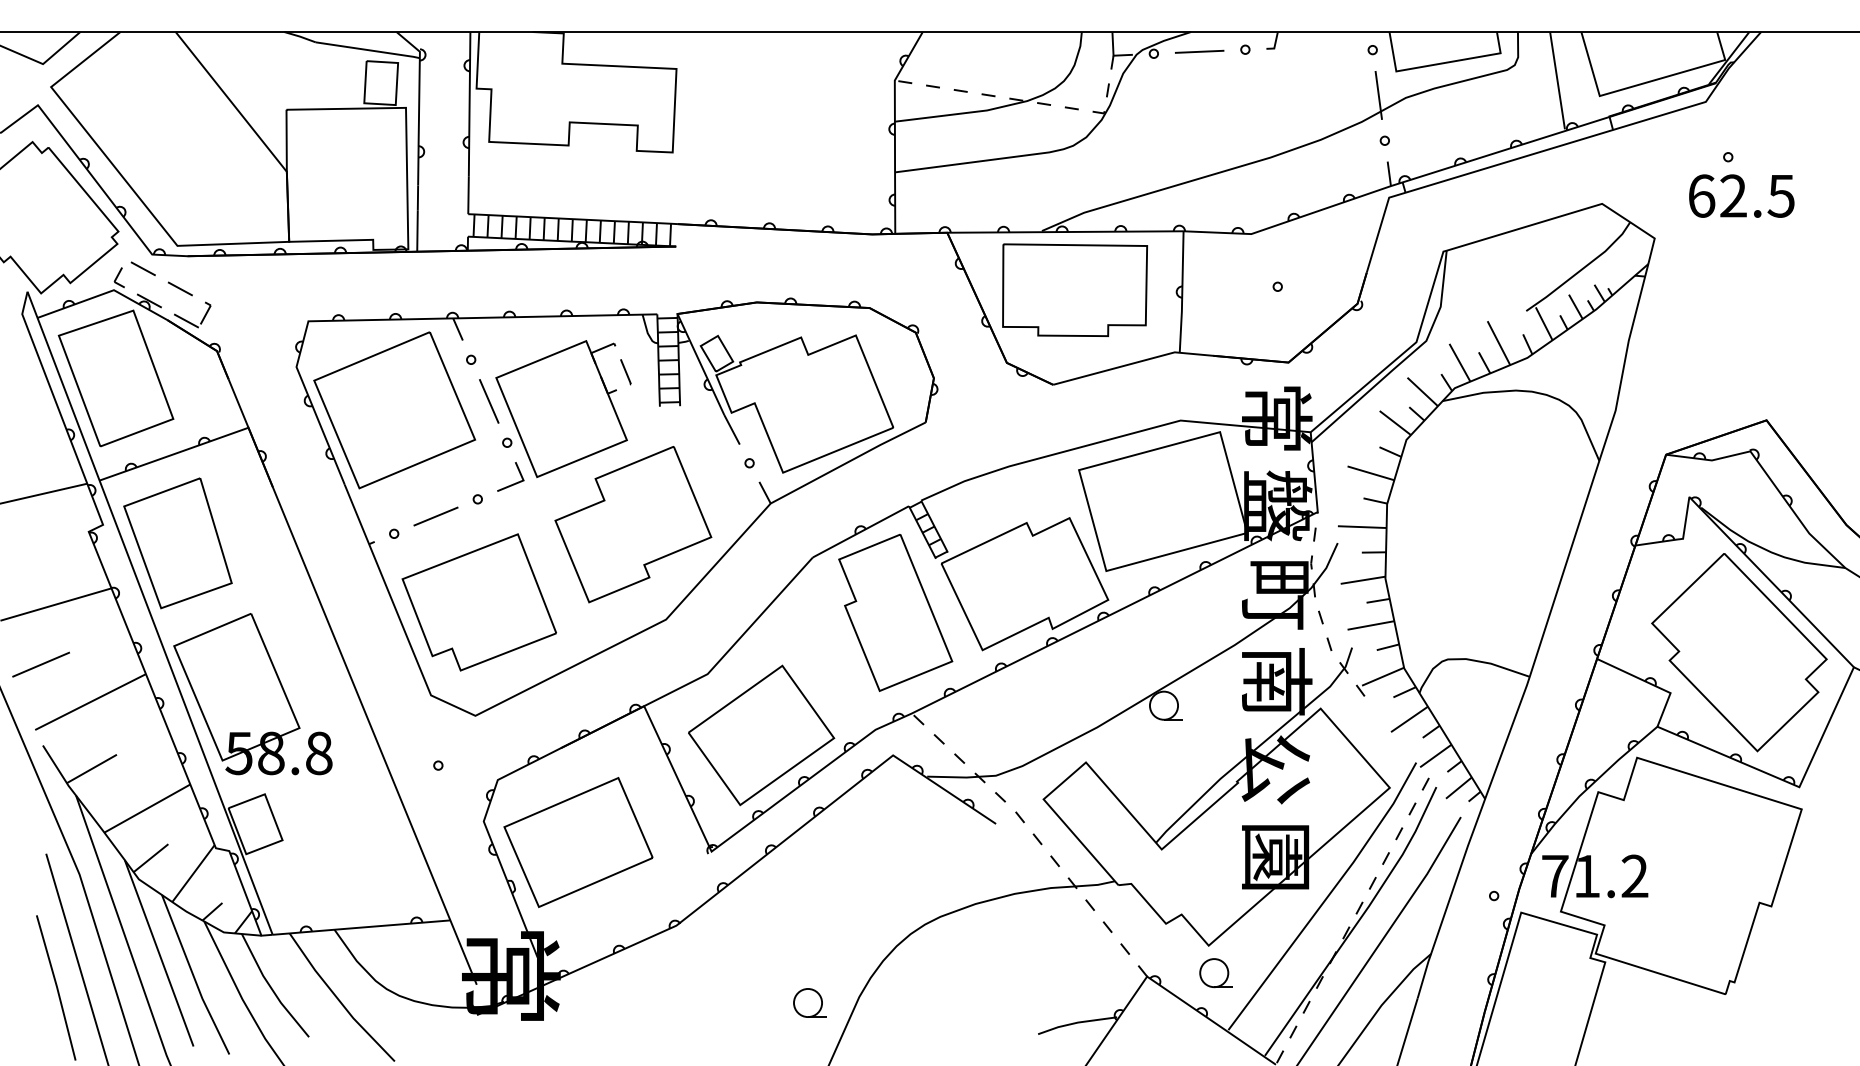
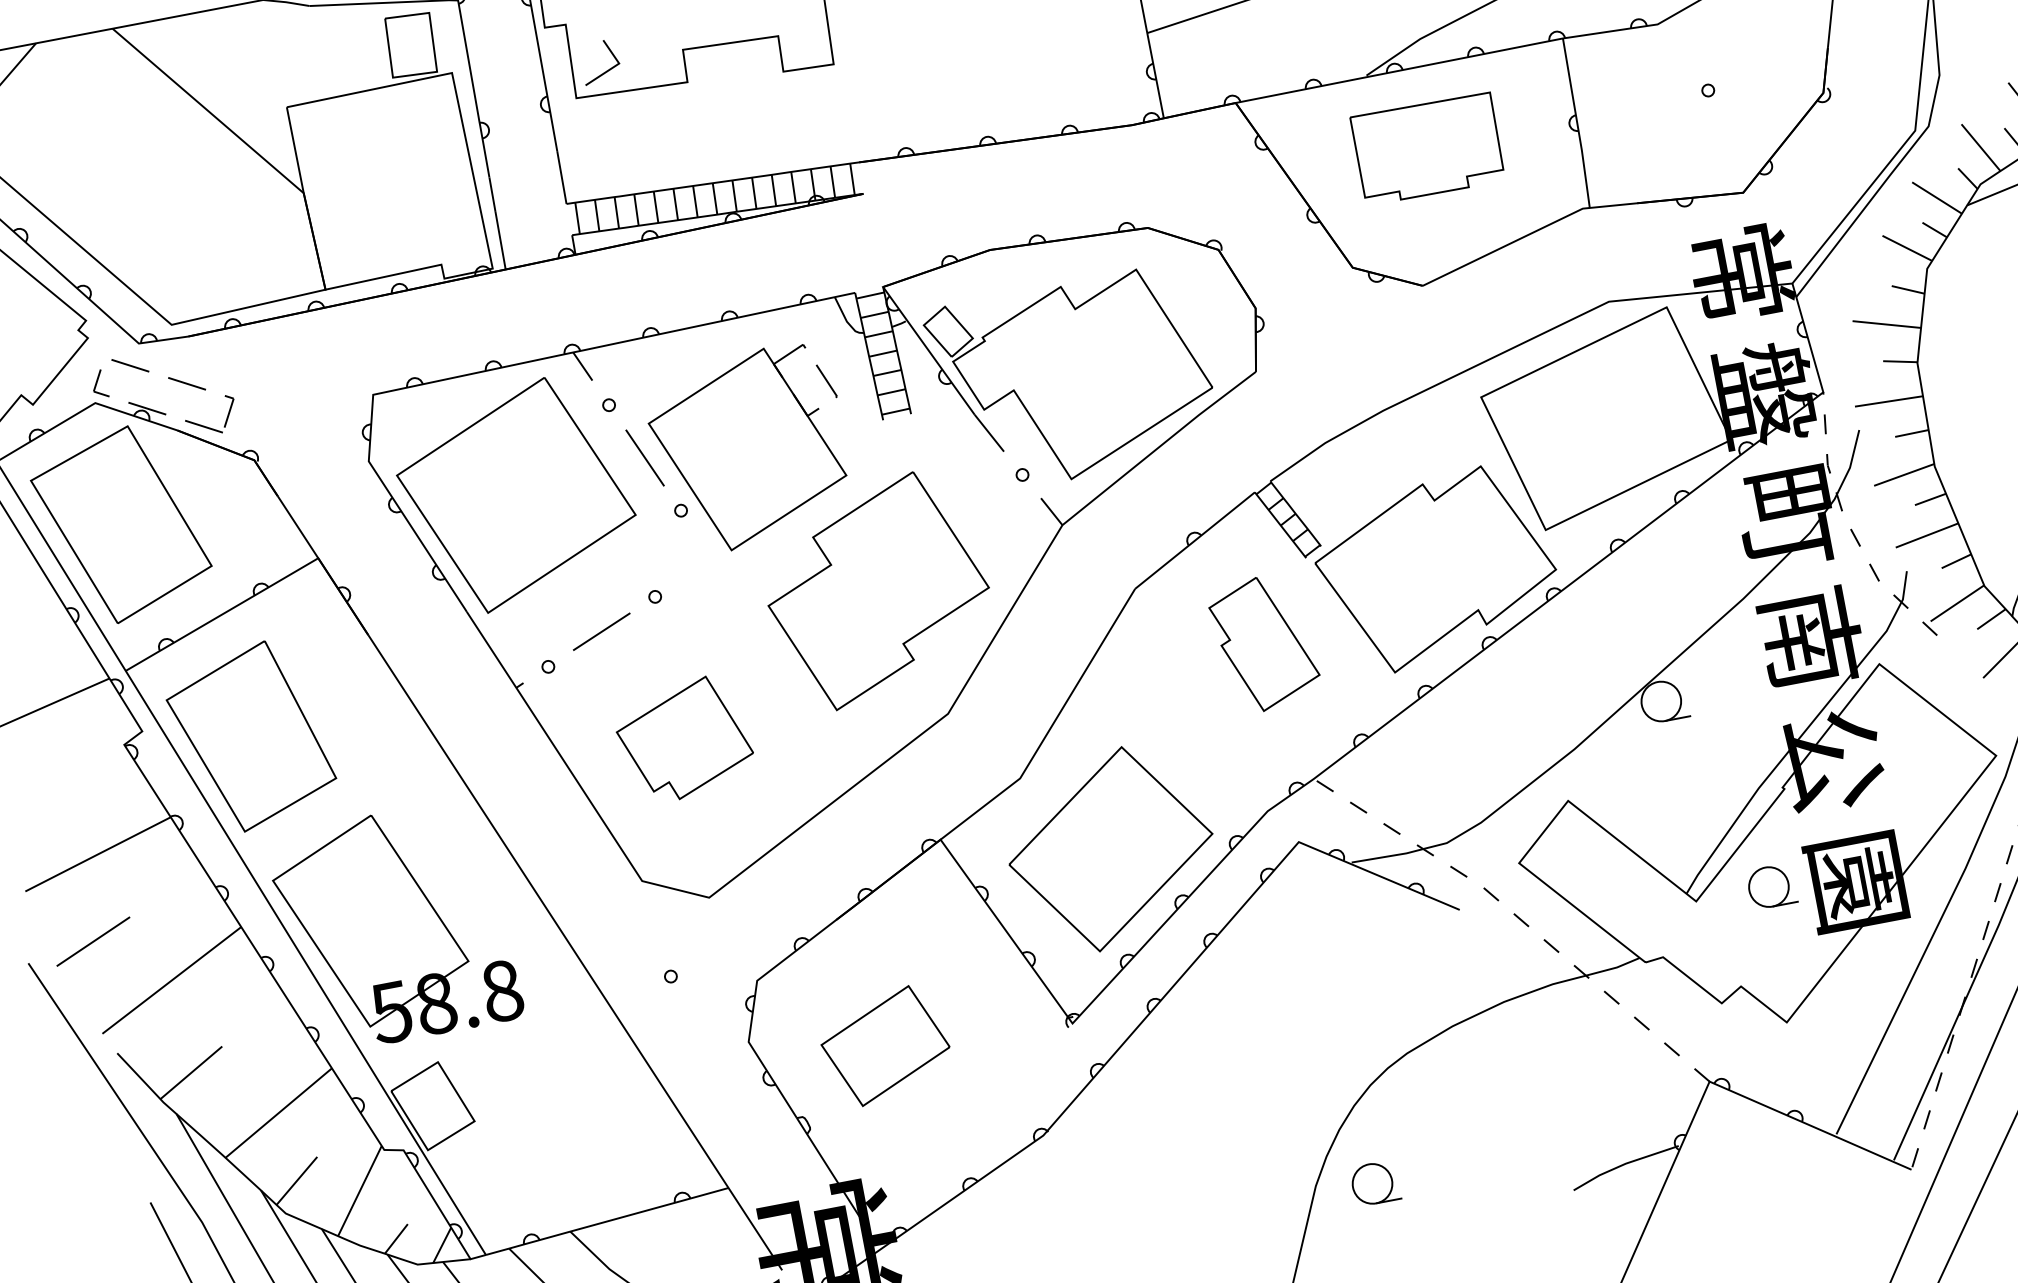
part: (1075, 289) -> (1428, 147), size x0.7
line: (513, 483) -> (606, 70), moved
part: (478, 602) -> (683, 739), size x0.6
part: (895, 612) -> (1264, 643), size x0.6
part: (578, 842) -> (885, 1046), size x0.6
part: (1215, 973) -> (1770, 887), moved
part: (809, 1002) -> (1374, 1182), moved

